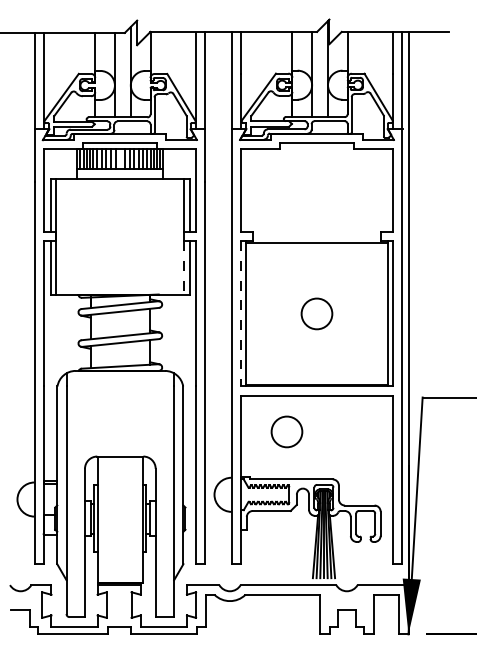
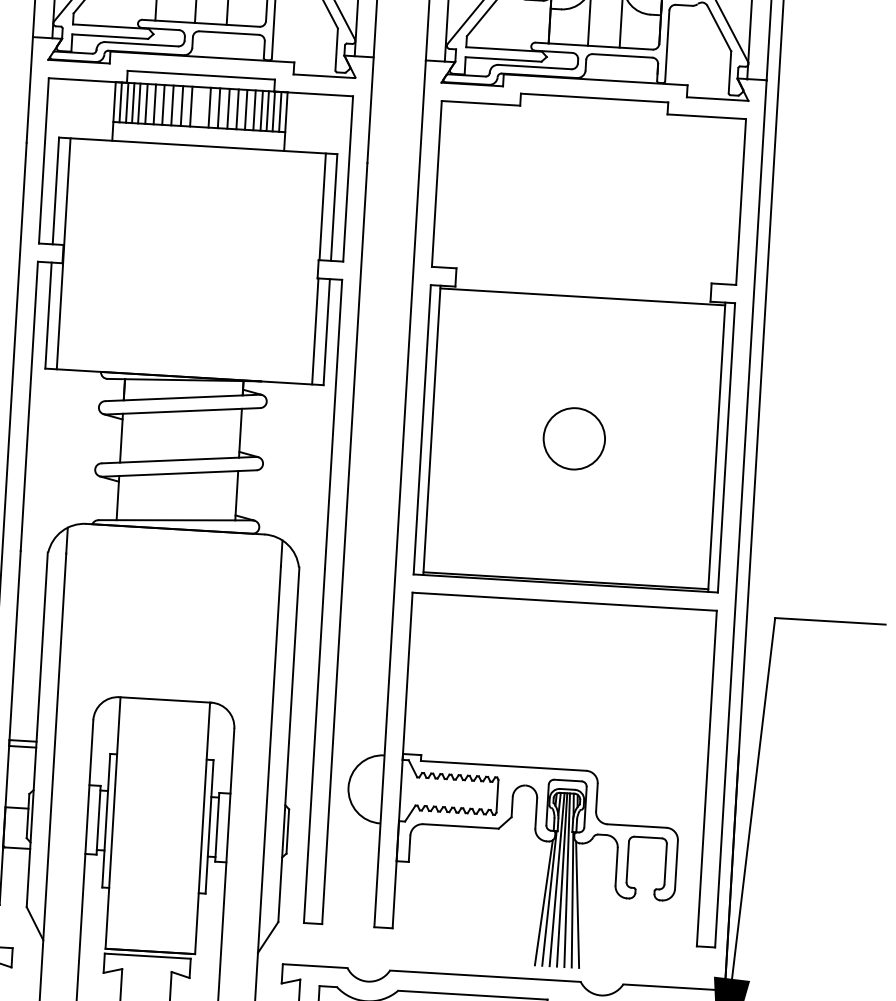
line: (184, 267) -> (315, 330), dashed -> solid
line: (240, 313) -> (421, 428), dashed -> solid
circle: (286, 431) -> (499, 669), removed

